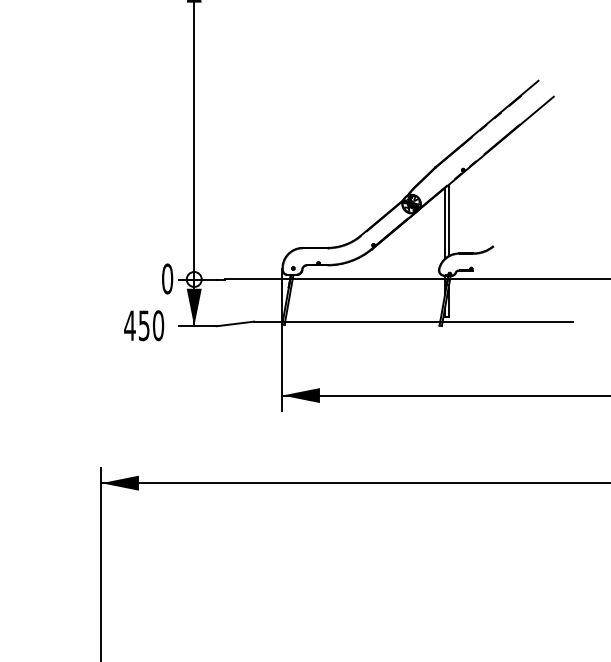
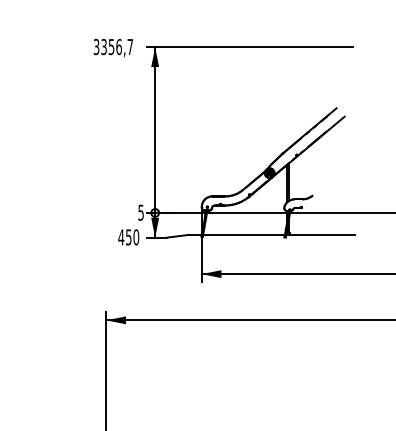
text: (168, 278) -> (141, 212), 0 -> 5

